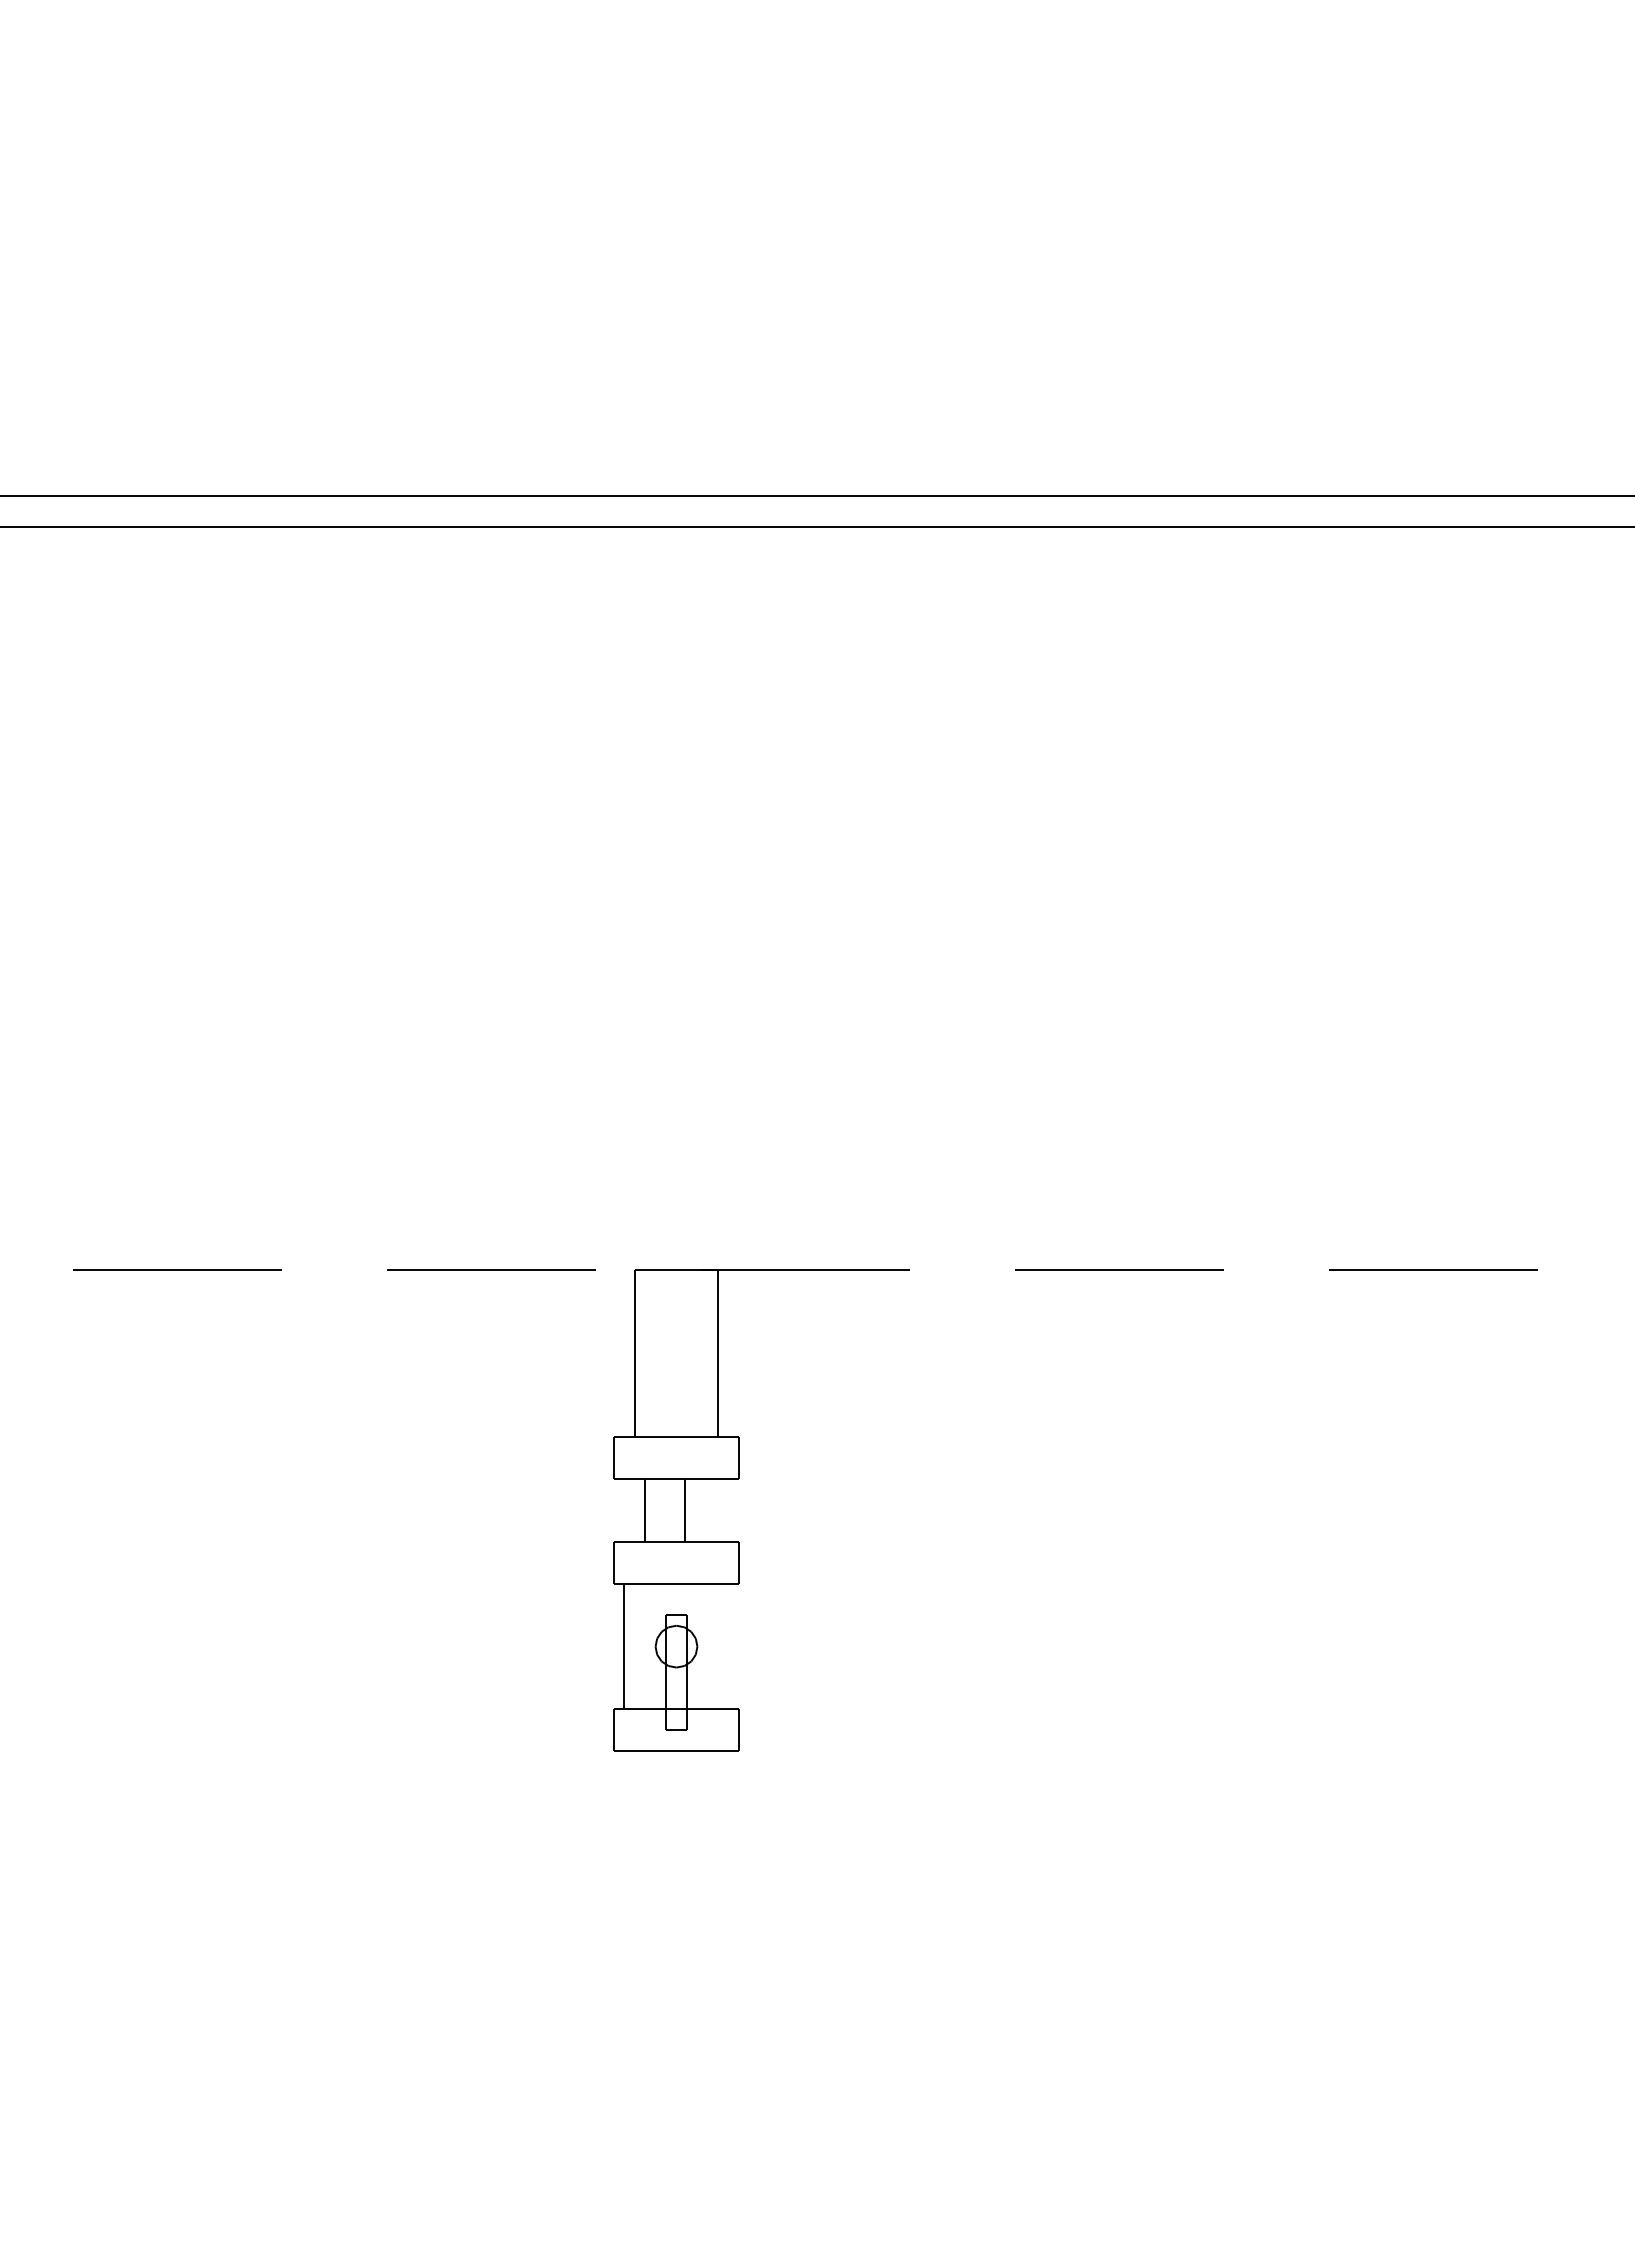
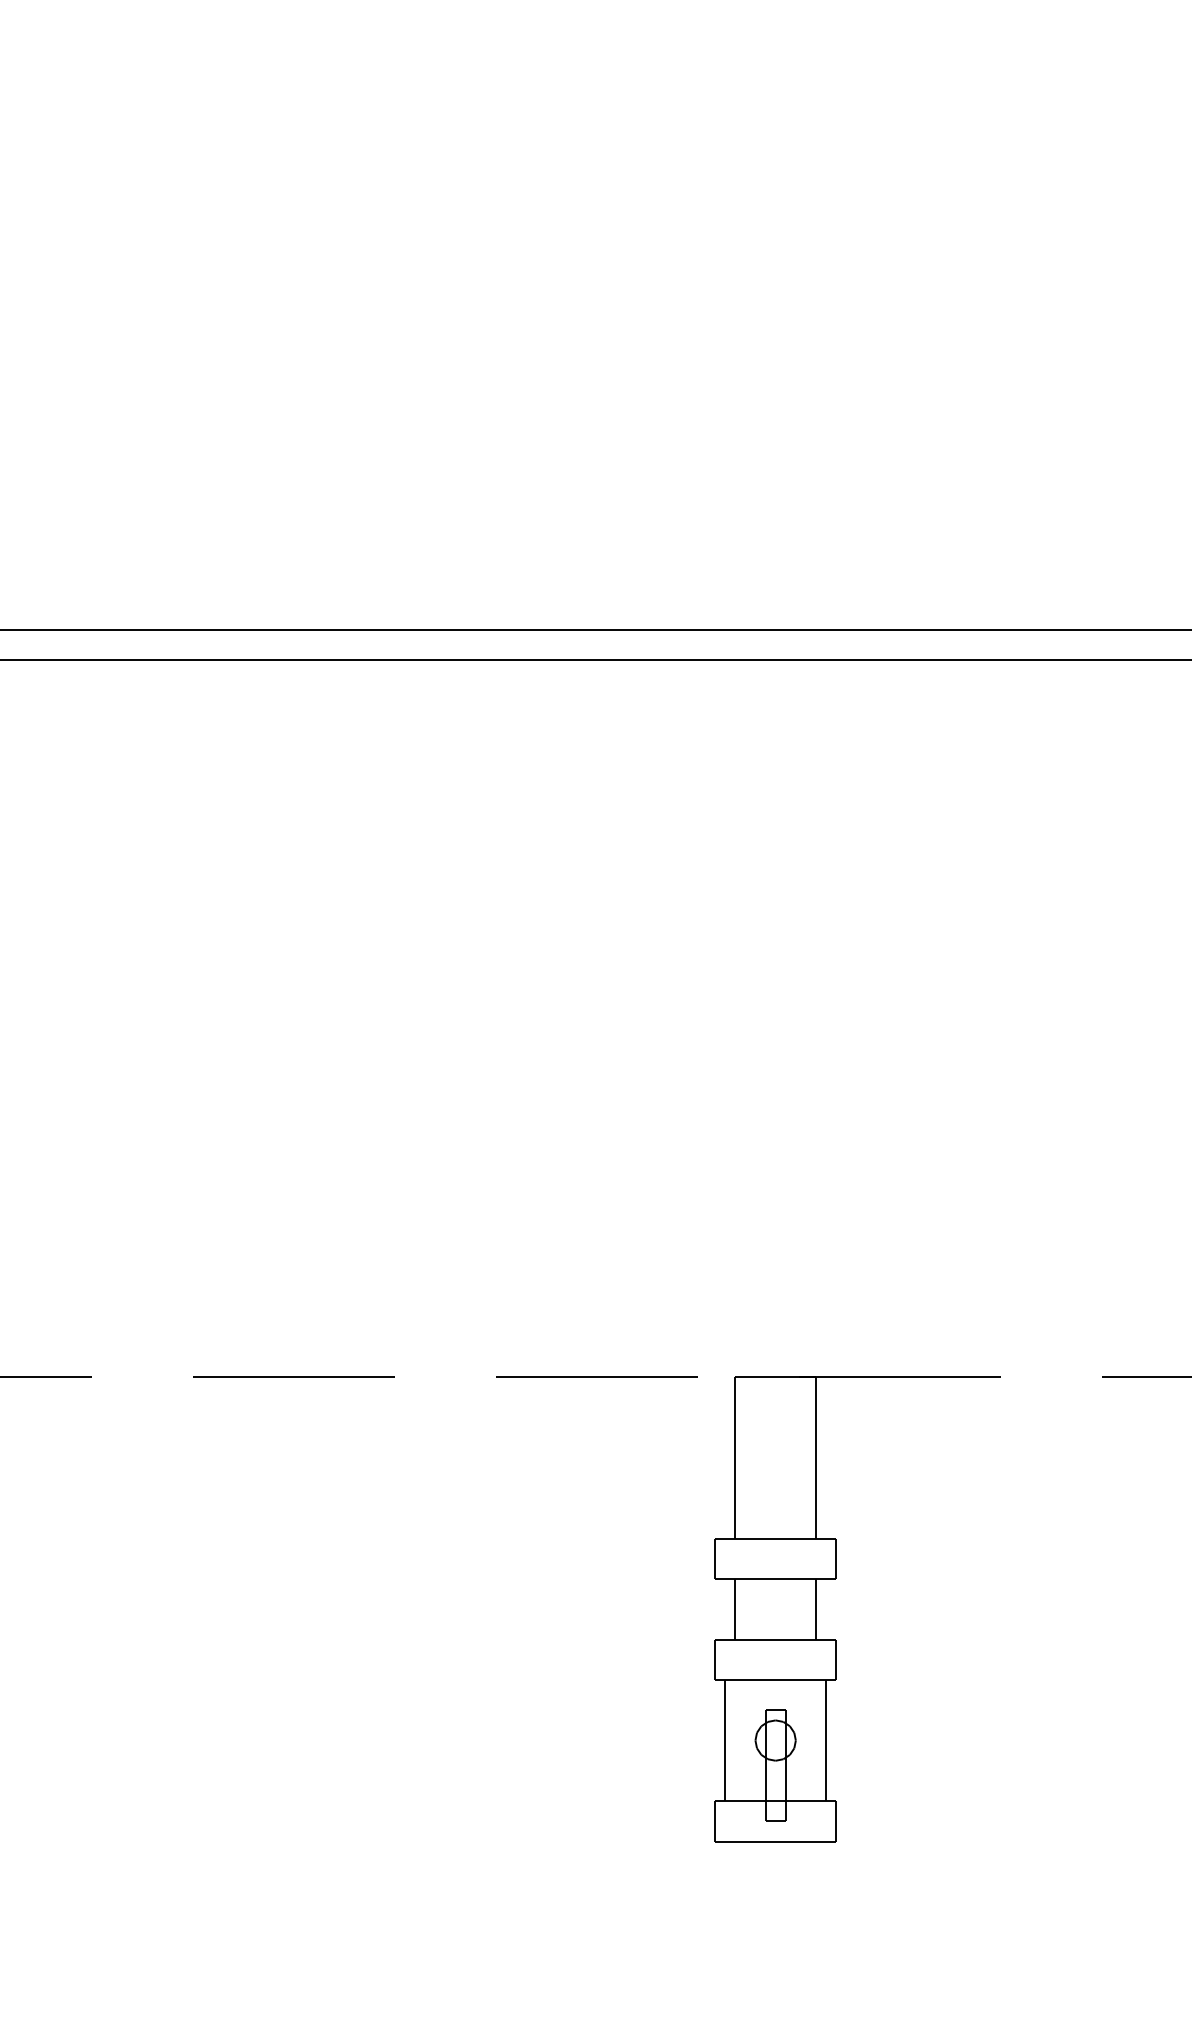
line: (645, 1510) -> (816, 1609), moved
line: (684, 1510) -> (735, 1609), moved
line: (728, 1646) -> (825, 1740), added

